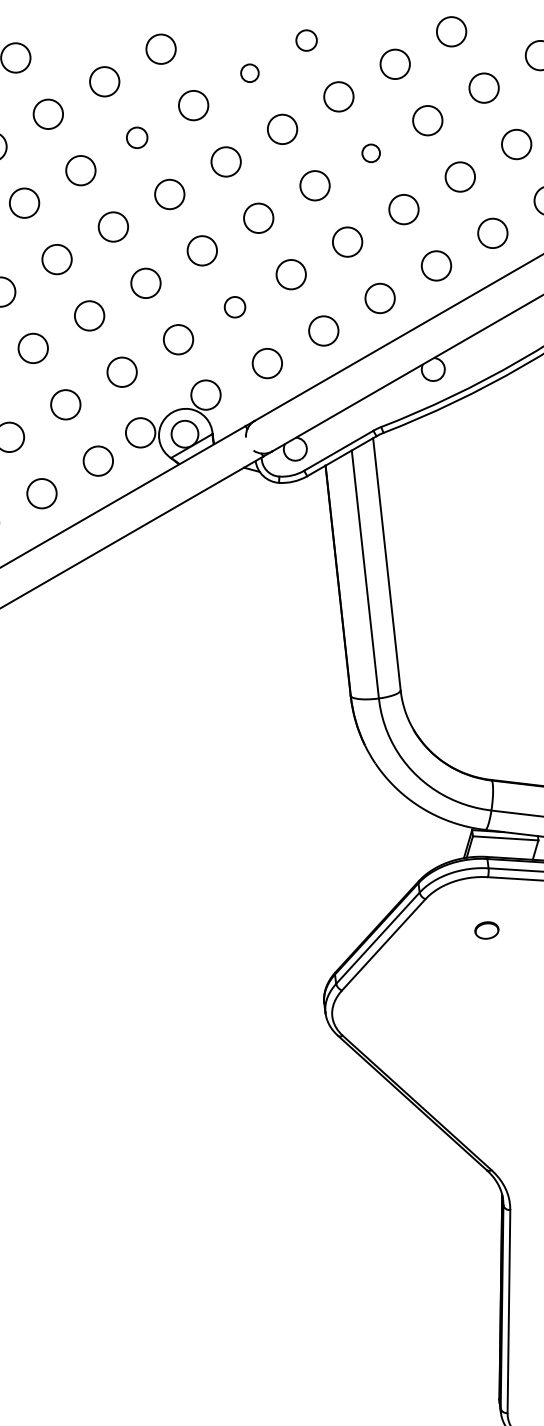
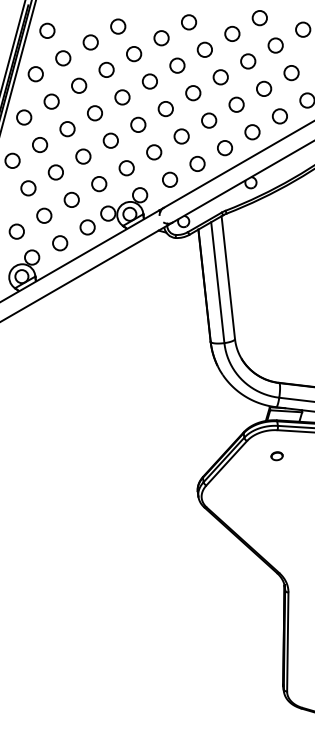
circle: (307, 40) -> (189, 22), size x1.43
circle: (249, 73) -> (161, 38), size x1.67
circle: (137, 137) -> (106, 69), size x1.43
circle: (370, 153) -> (220, 77), size x1.67
circle: (235, 307) -> (154, 152), size x1.43

